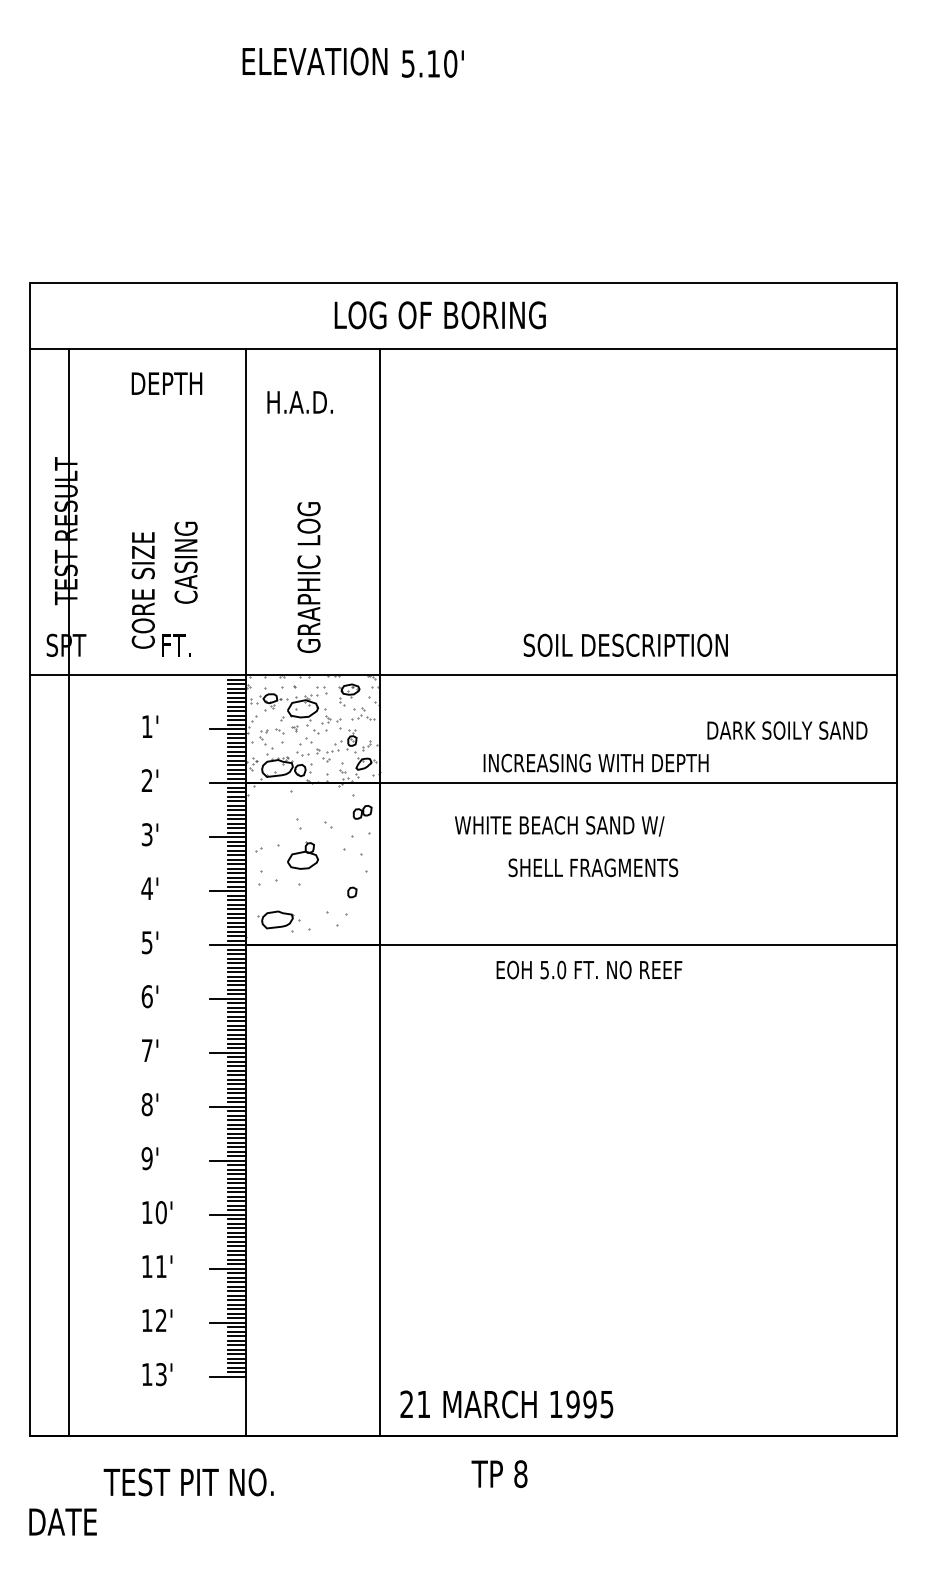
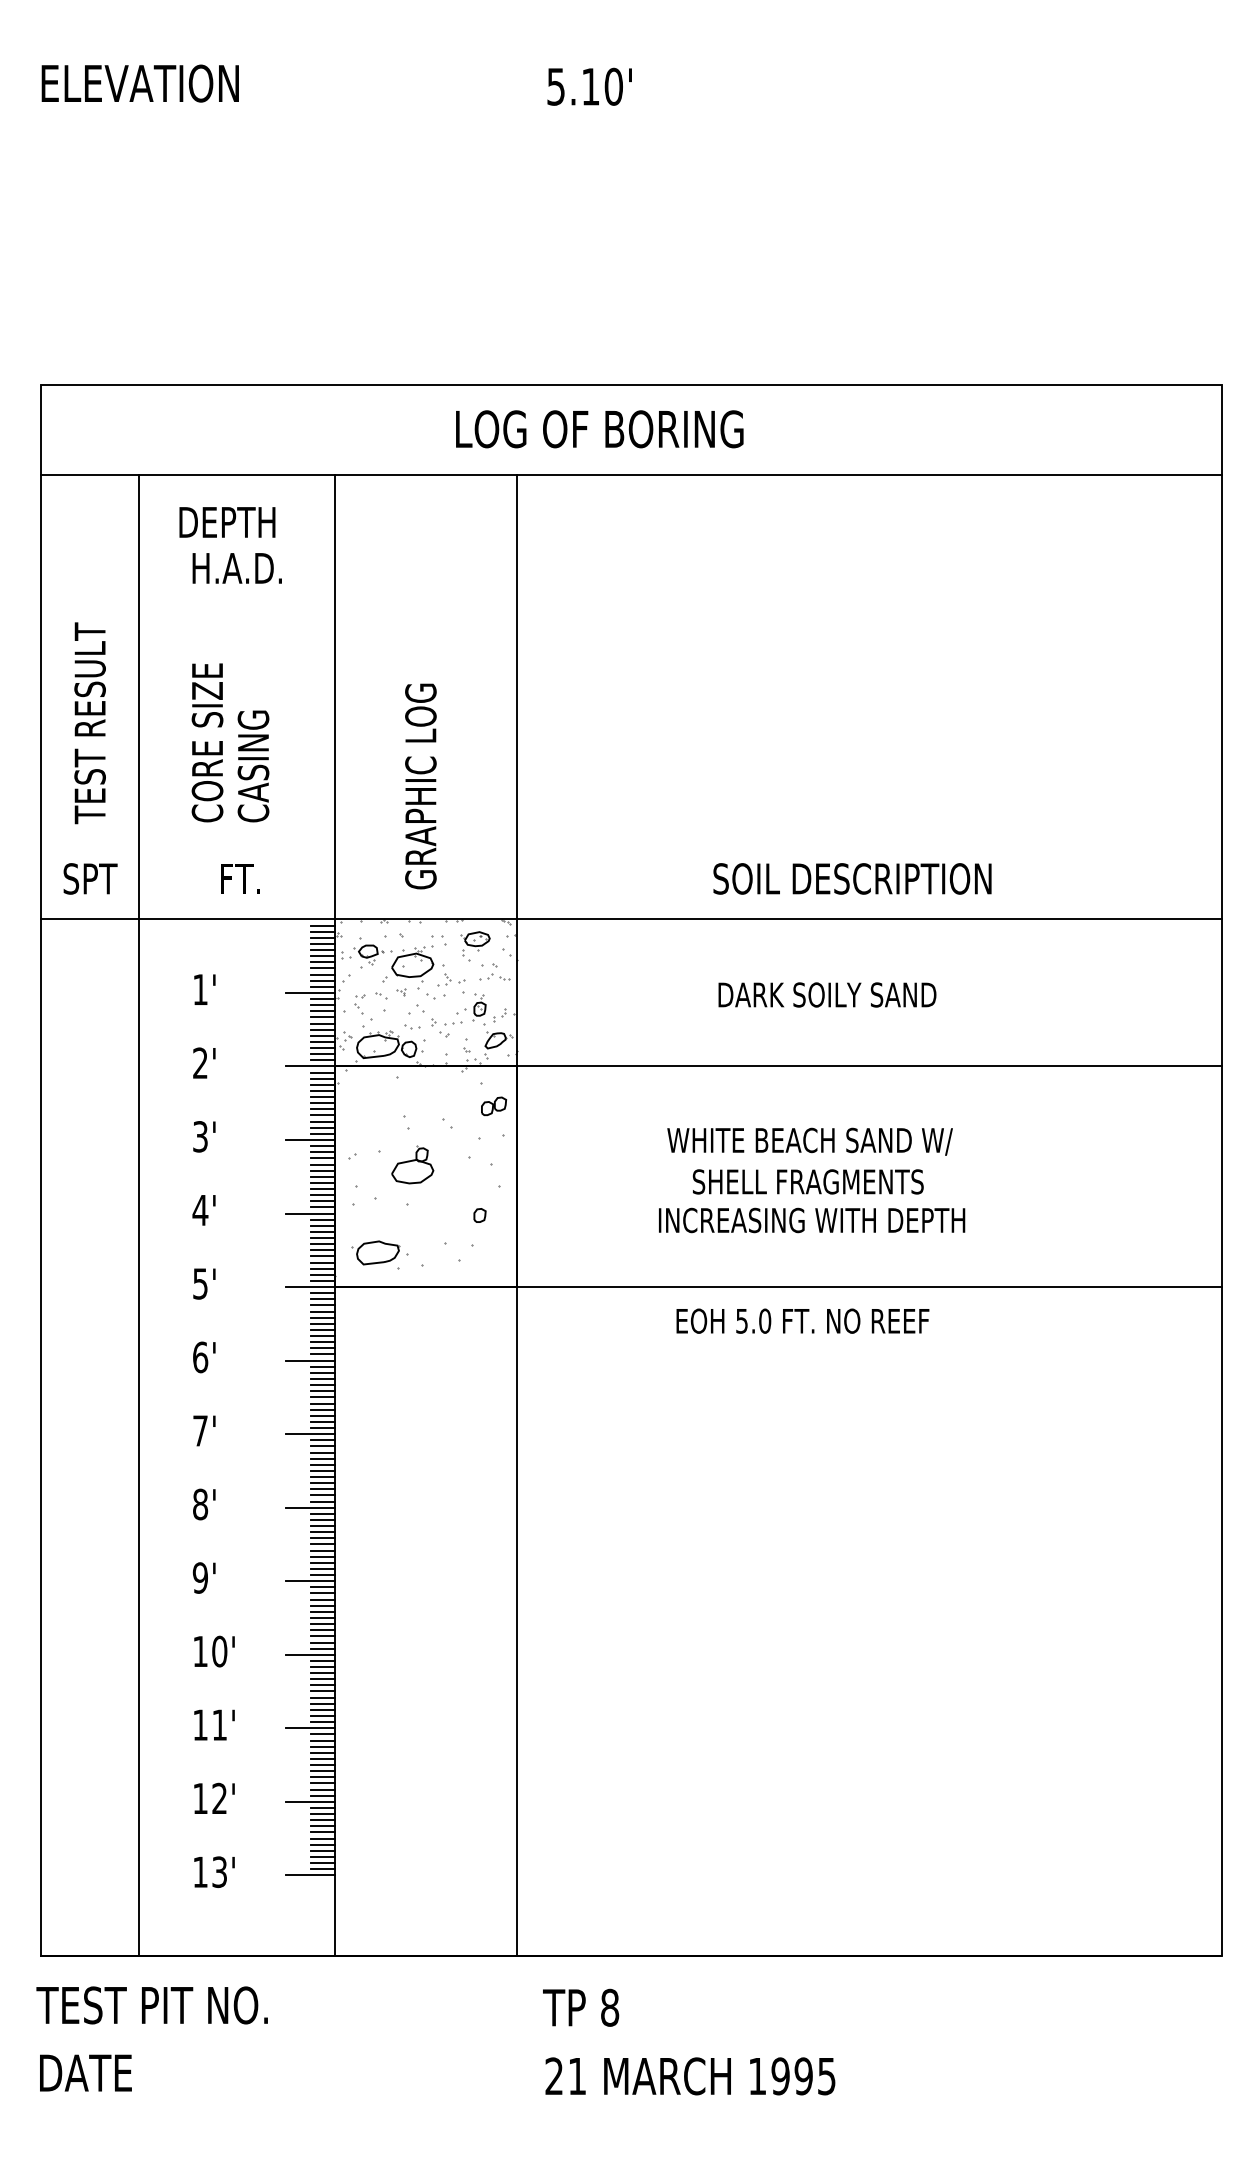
text: (314, 61) -> (139, 83), moved
text: (299, 402) -> (236, 568), moved
text: (142, 590) -> (206, 742), moved
text: (787, 730) -> (827, 994), moved
text: (595, 762) -> (811, 1219), moved
text: (559, 826) -> (809, 1141), moved
line: (69, 892) -> (139, 1215), moved
text: (506, 1404) -> (689, 2076), moved
text: (499, 1473) -> (580, 2006), moved
text: (188, 1482) -> (151, 2005), moved

